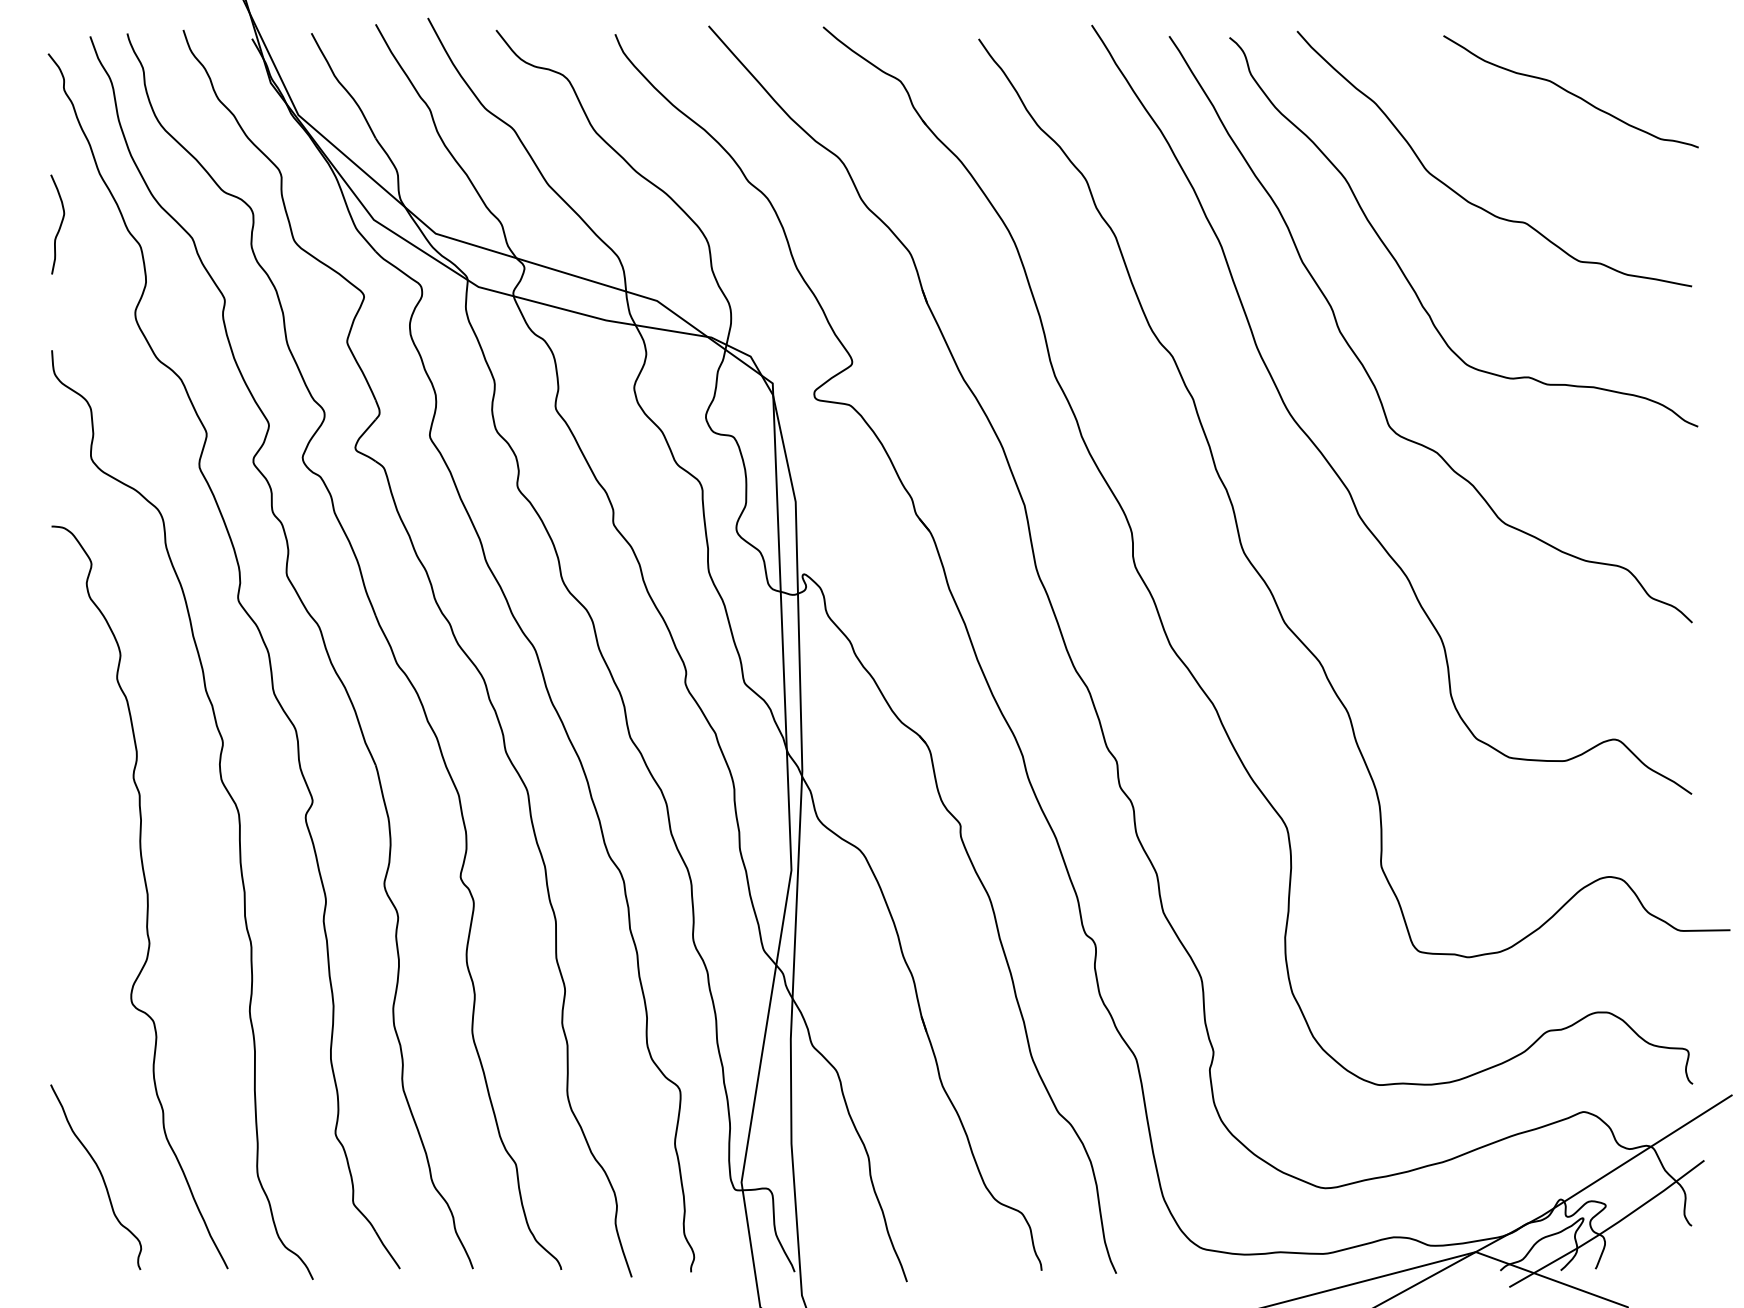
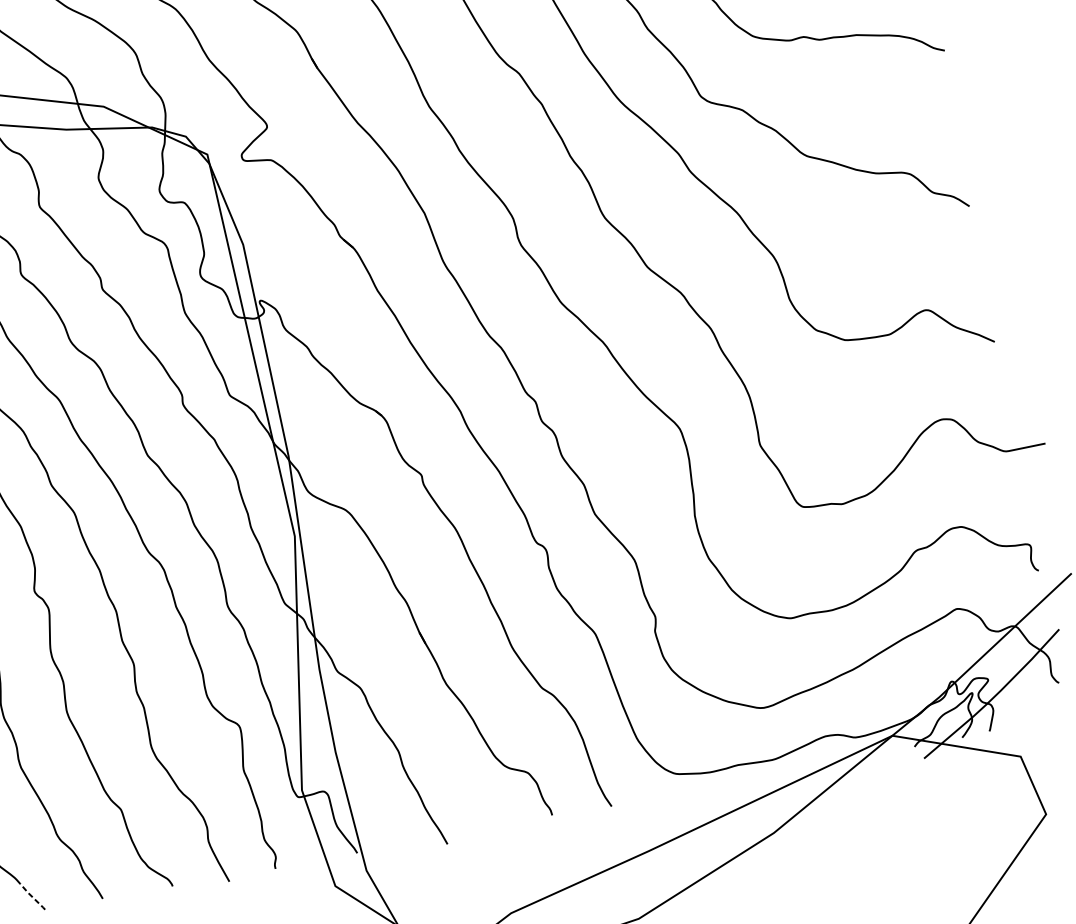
line: (387, 1250) -> (32, 896), solid -> dashed

